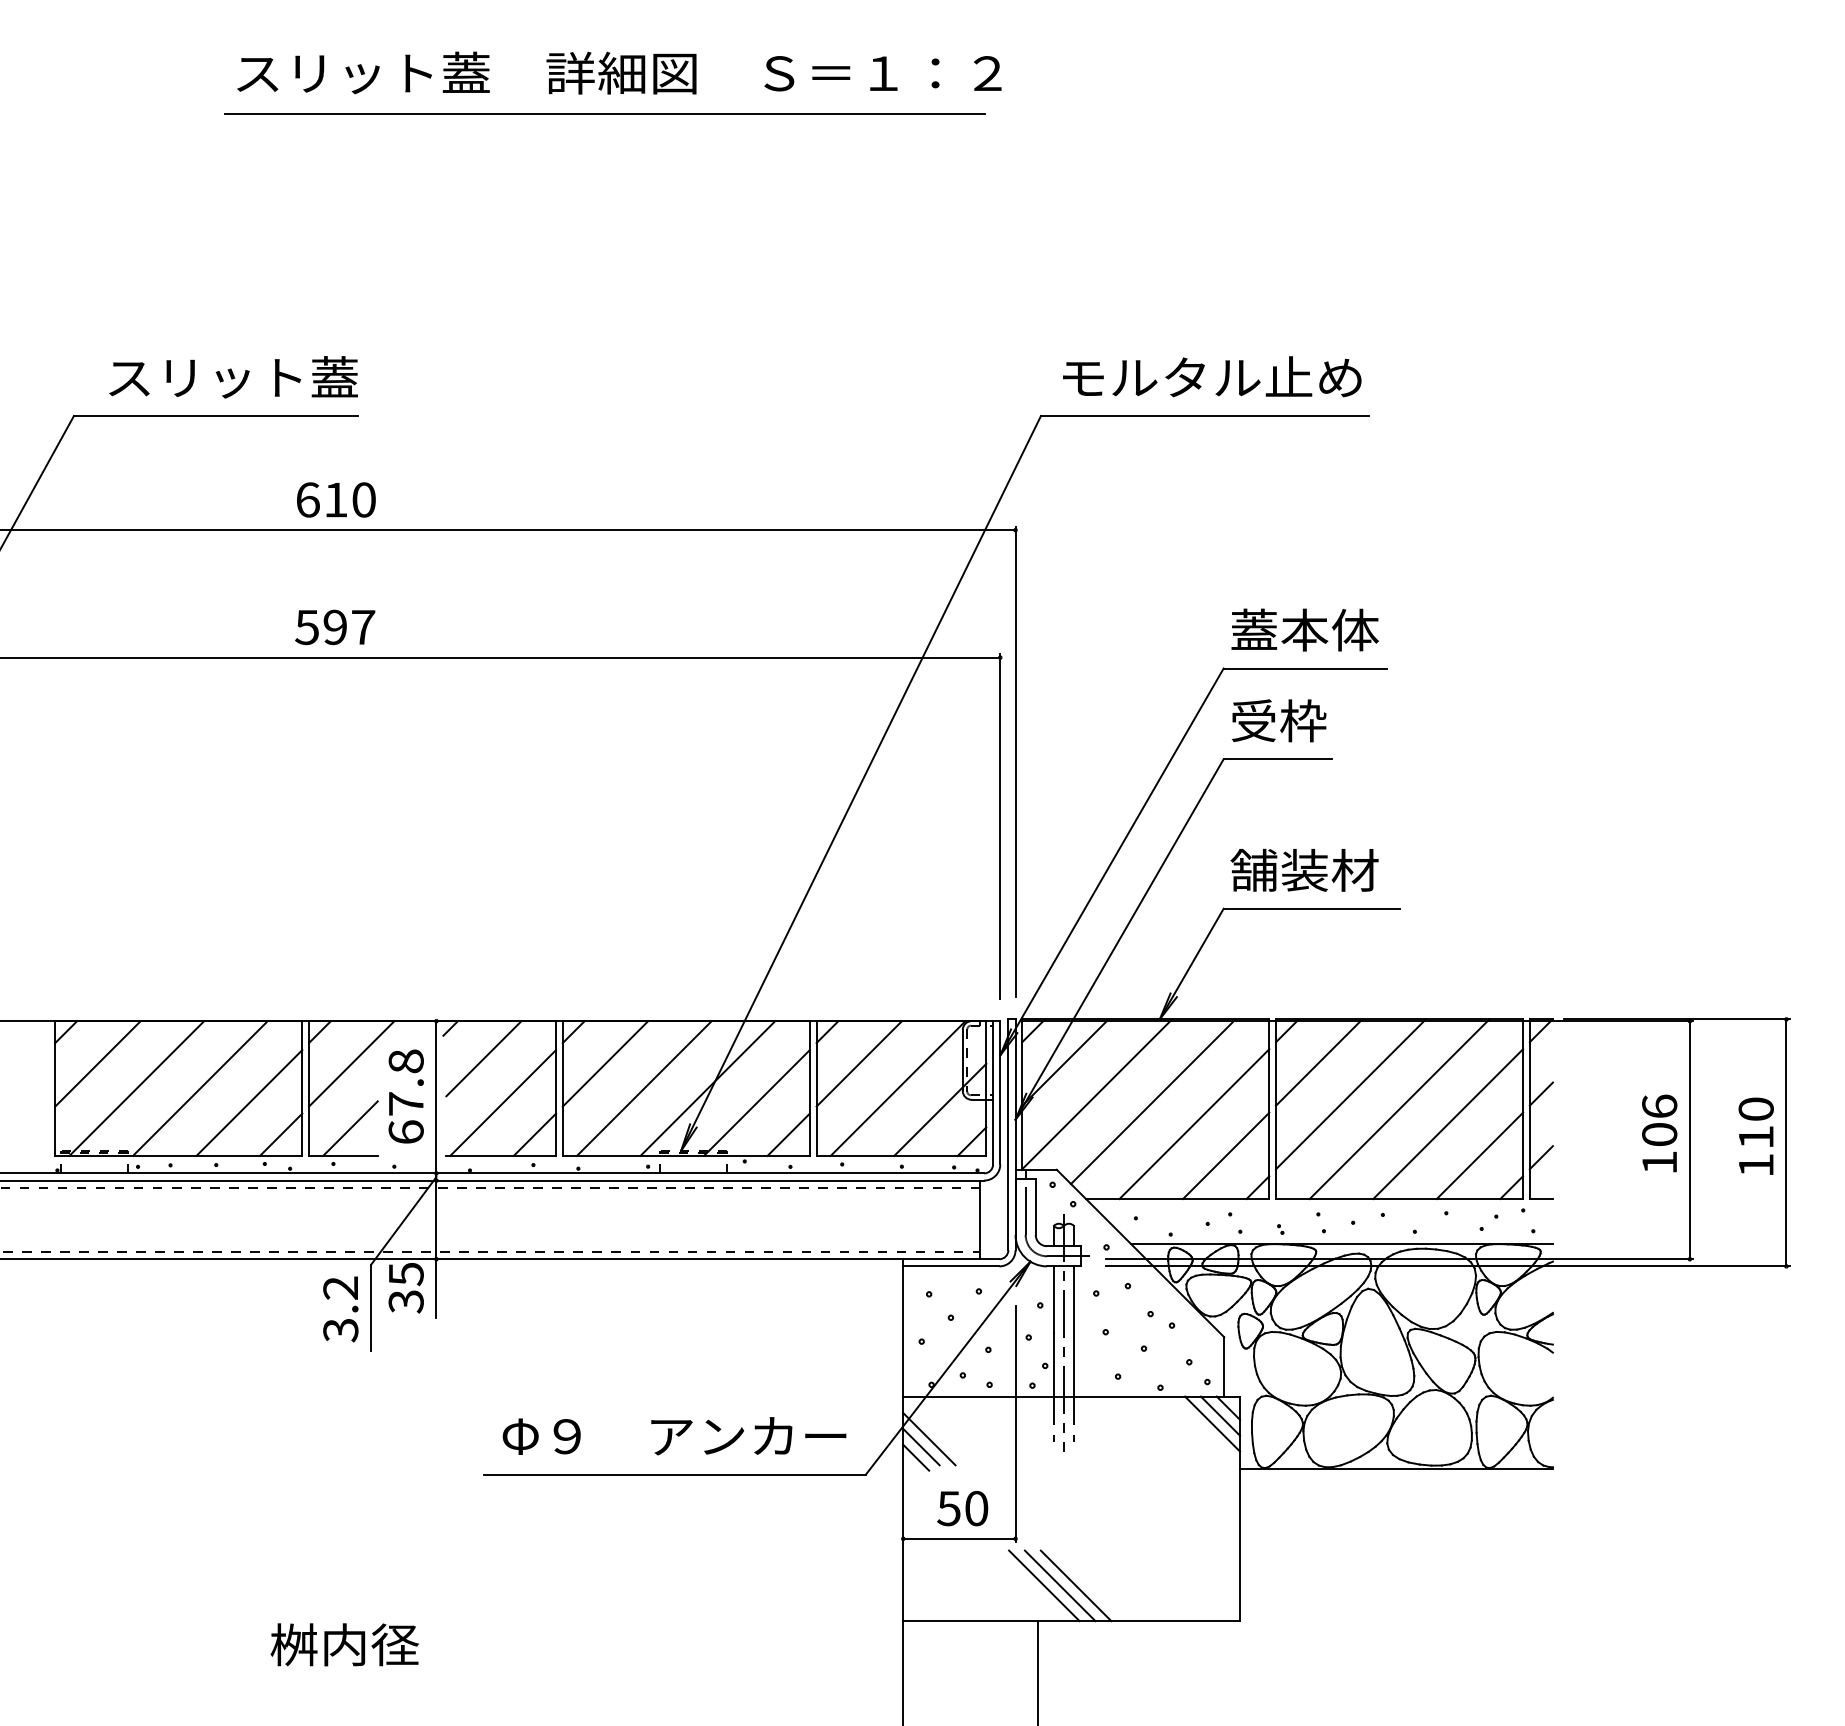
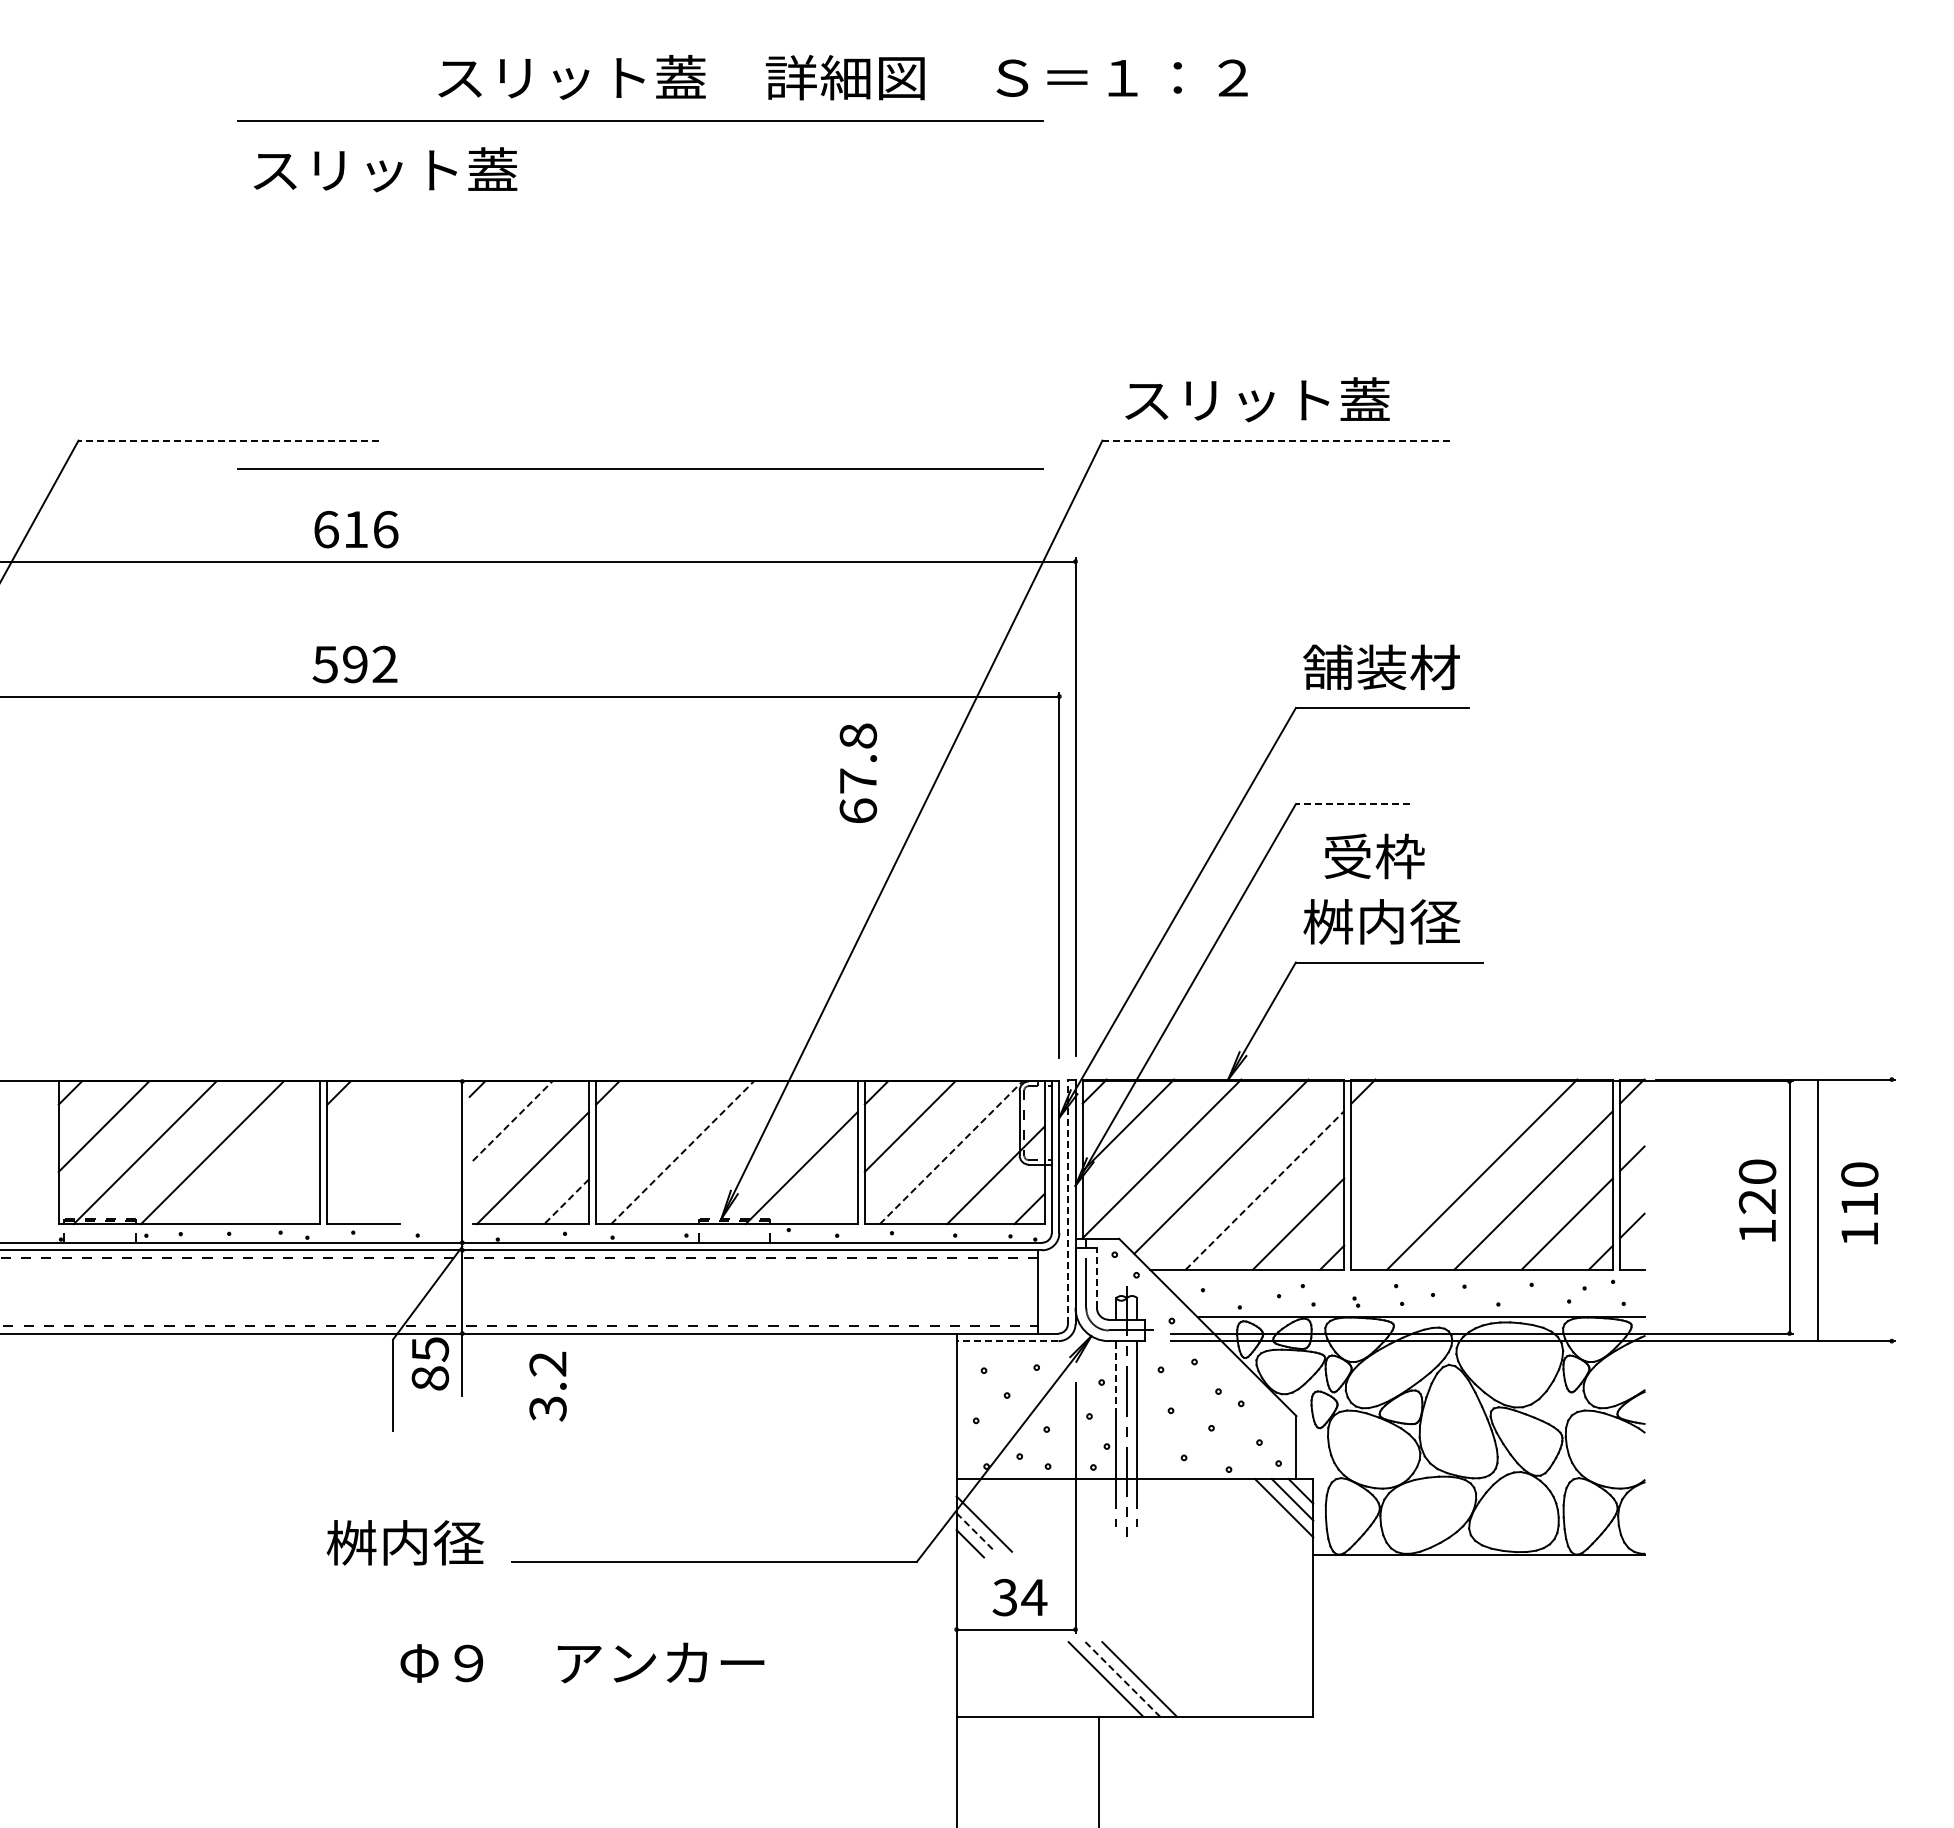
text: (618, 73) -> (842, 77), moved
text: (233, 377) -> (385, 169), moved
text: (1211, 377) -> (1283, 399), モルタル止め -> スリット蓋
line: (215, 415) -> (228, 440), solid -> dashed
line: (1205, 415) -> (1276, 440), solid -> dashed
line: (604, 442) -> (640, 468), added
text: (363, 499) -> (385, 529), 610 -> 616
text: (362, 626) -> (384, 663), 597 -> 592
text: (1304, 630) -> (1381, 667), 蓋本体 -> 舗装材
text: (1279, 720) -> (1374, 856), moved
line: (1277, 759) -> (1352, 804), solid -> dashed
text: (1304, 870) -> (1381, 921), 舗装材 -> 桝内径
line: (483, 1058) -> (512, 1120), solid -> dashed
line: (1318, 1061) -> (1396, 1124), removed
line: (351, 1063) -> (372, 1126), removed
line: (605, 1063) -> (641, 1126), removed
line: (644, 1088) -> (682, 1152), solid -> dashed
line: (707, 1088) -> (749, 1152), removed
line: (898, 1088) -> (951, 1152), solid -> dashed
line: (1350, 1093) -> (1430, 1158), removed
text: (406, 1095) -> (858, 772), moved
line: (249, 1103) -> (264, 1168), removed
text: (1659, 1120) -> (1757, 1186), 106 -> 120
line: (1194, 1124) -> (1265, 1190), solid -> dashed
line: (350, 1128) -> (371, 1195), removed
line: (280, 1134) -> (297, 1201), removed
line: (534, 1134) -> (566, 1201), solid -> dashed
line: (787, 1134) -> (834, 1201), removed
line: (1007, 1134) -> (1067, 1201), solid -> dashed
line: (1786, 1143) -> (1817, 1210), moved
line: (1035, 1207) -> (1096, 1278), solid -> dashed
line: (951, 1266) -> (1007, 1341), solid -> dashed
line: (1054, 1299) -> (1116, 1376), solid -> dashed
text: (405, 1301) -> (429, 1378), 35 -> 85
text: (340, 1309) -> (547, 1386), moved
text: (674, 1435) -> (582, 1662), moved
line: (922, 1447) -> (976, 1532), solid -> dashed
text: (962, 1508) -> (1019, 1597), 50 -> 34
line: (1059, 1585) -> (1122, 1679), solid -> dashed
text: (344, 1644) -> (404, 1542), moved

